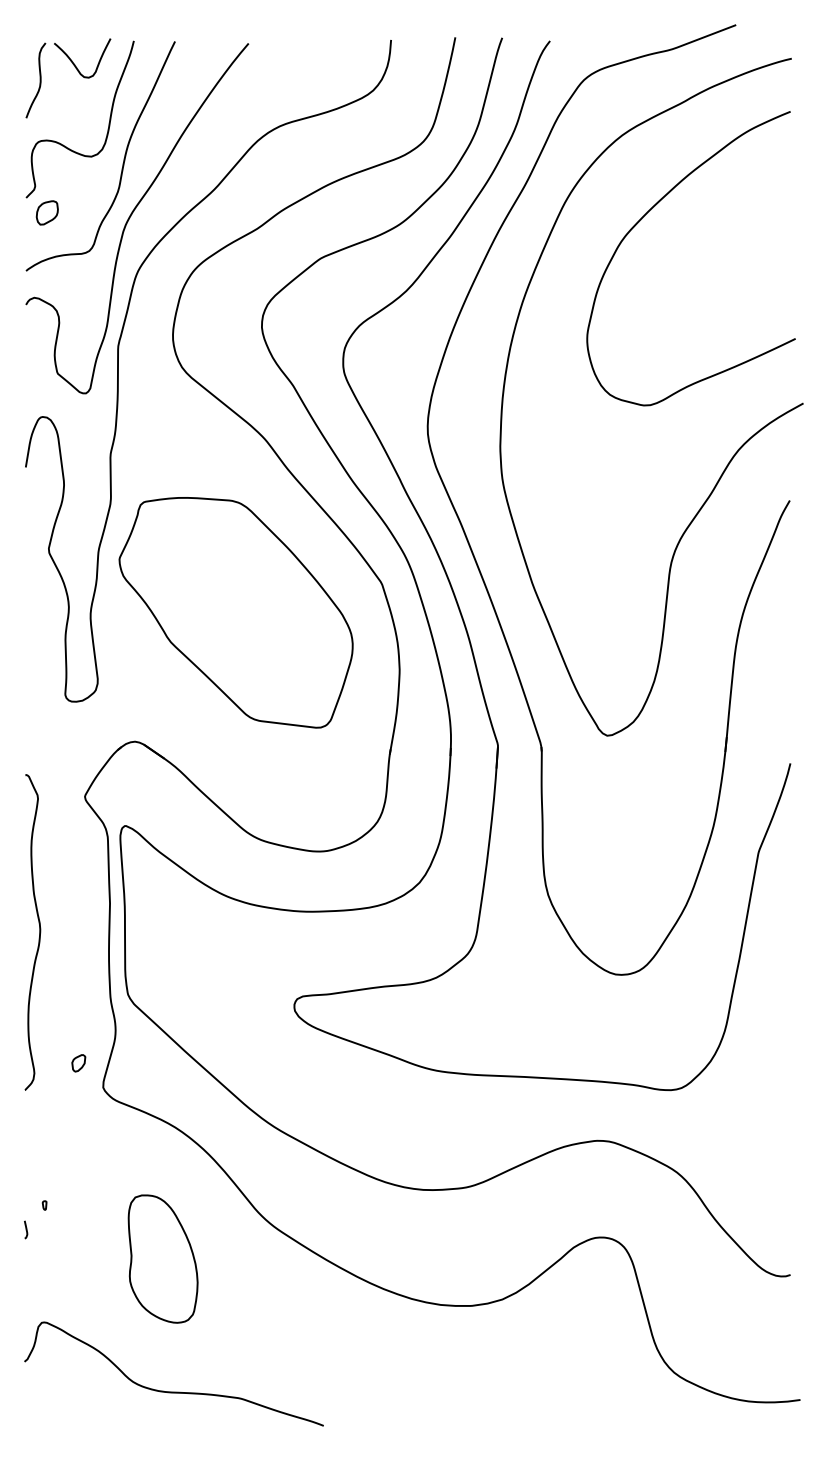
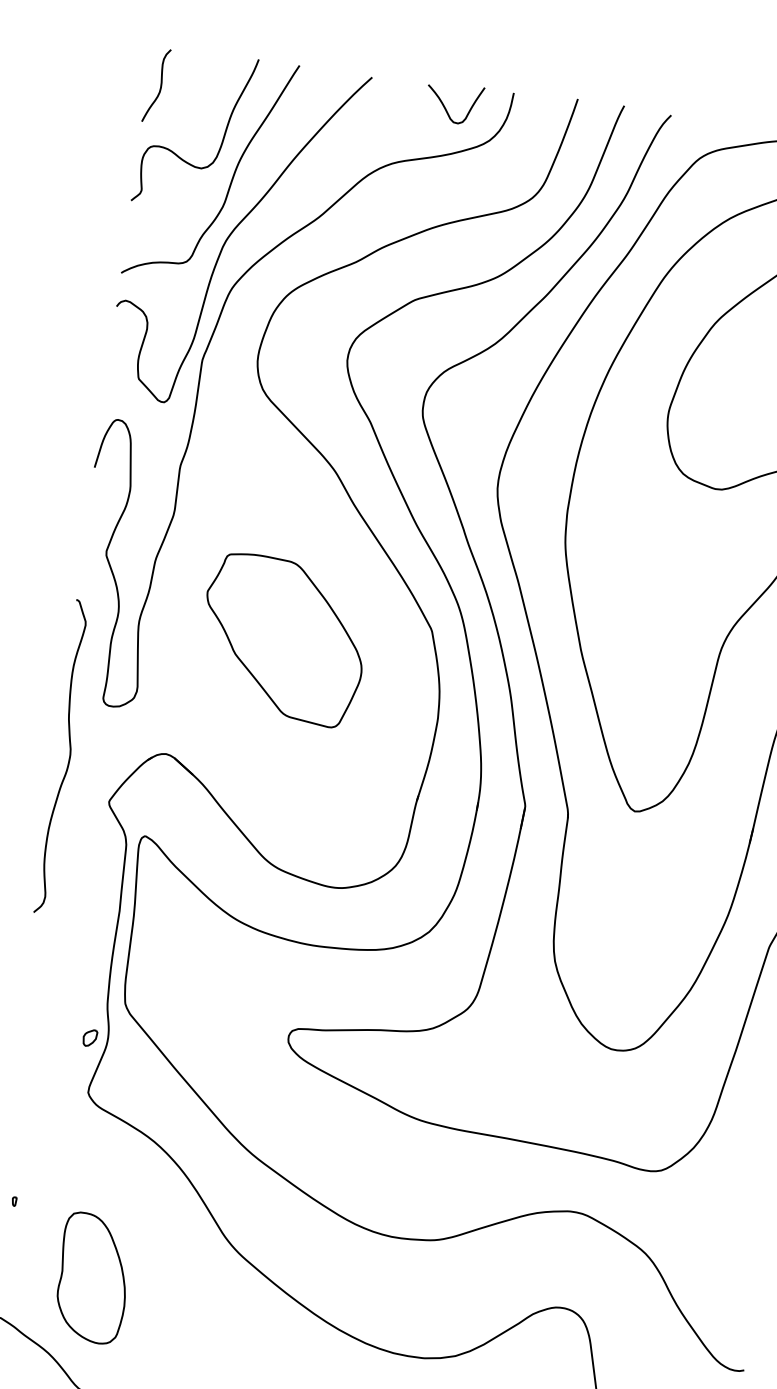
curve: (75, 64) -> (446, 108), moved
part: (46, 212) -> (149, 217), removed
part: (235, 612) -> (282, 639), size x0.7
curve: (39, 932) -> (69, 757), moved
part: (78, 1063) -> (89, 1038), moved
part: (162, 1258) -> (92, 1277), moved

